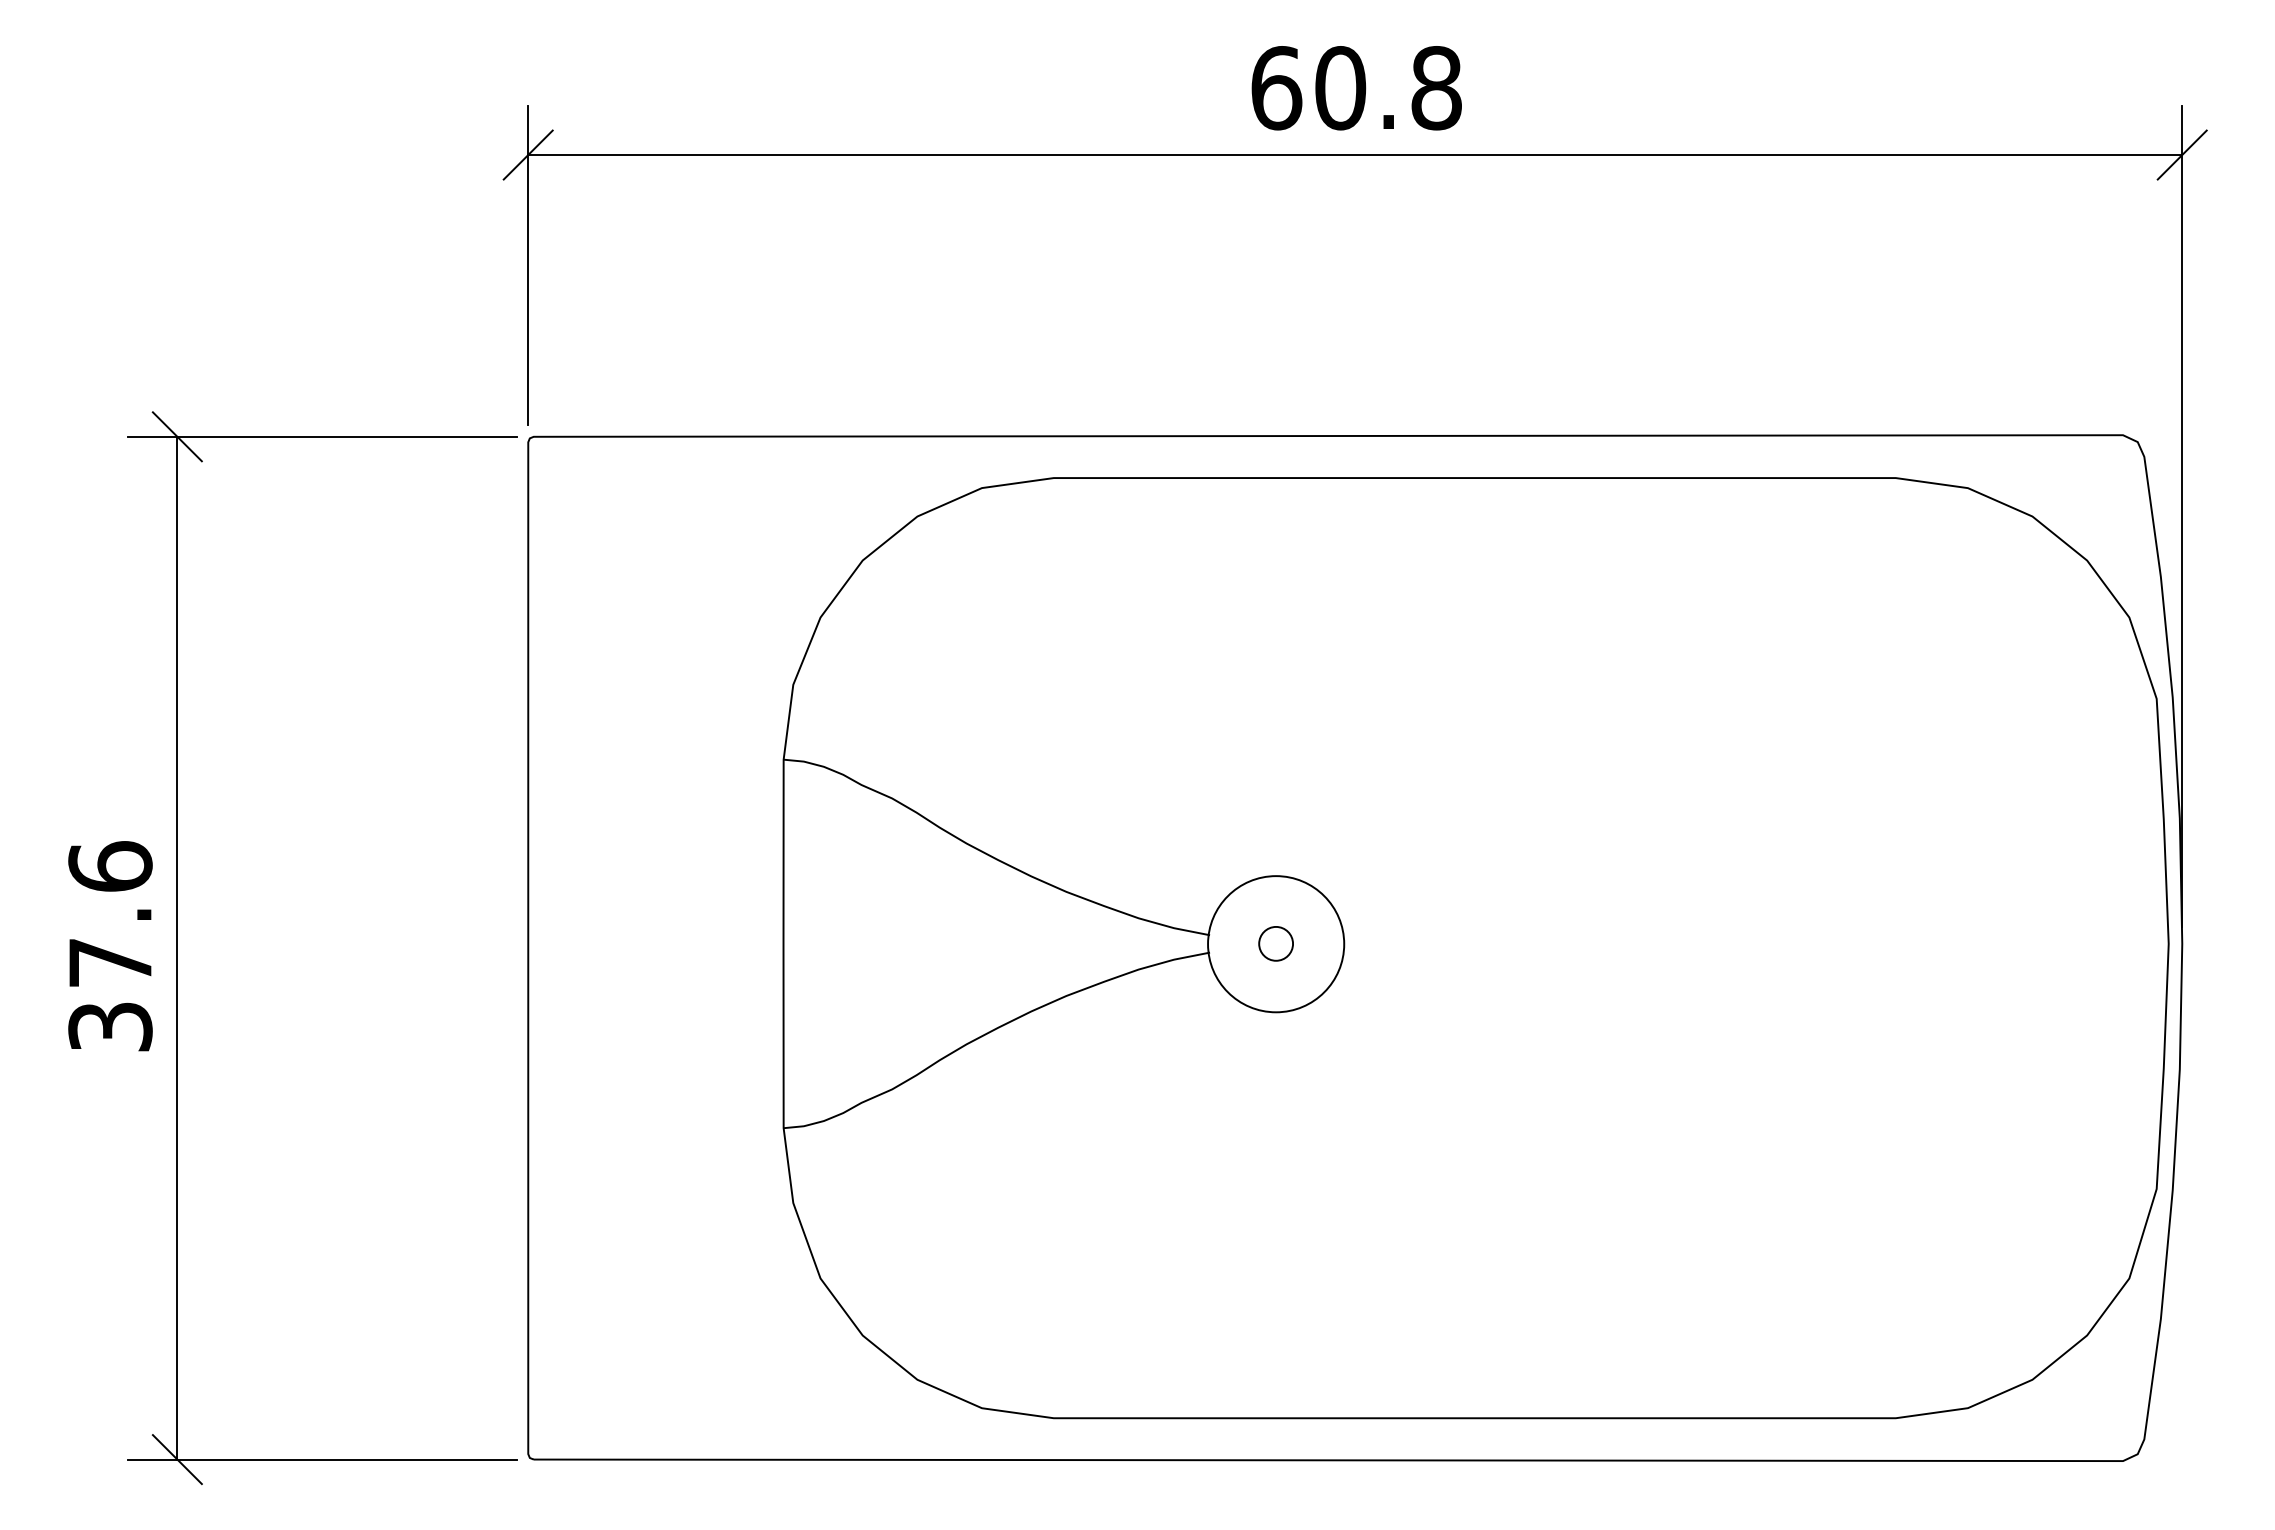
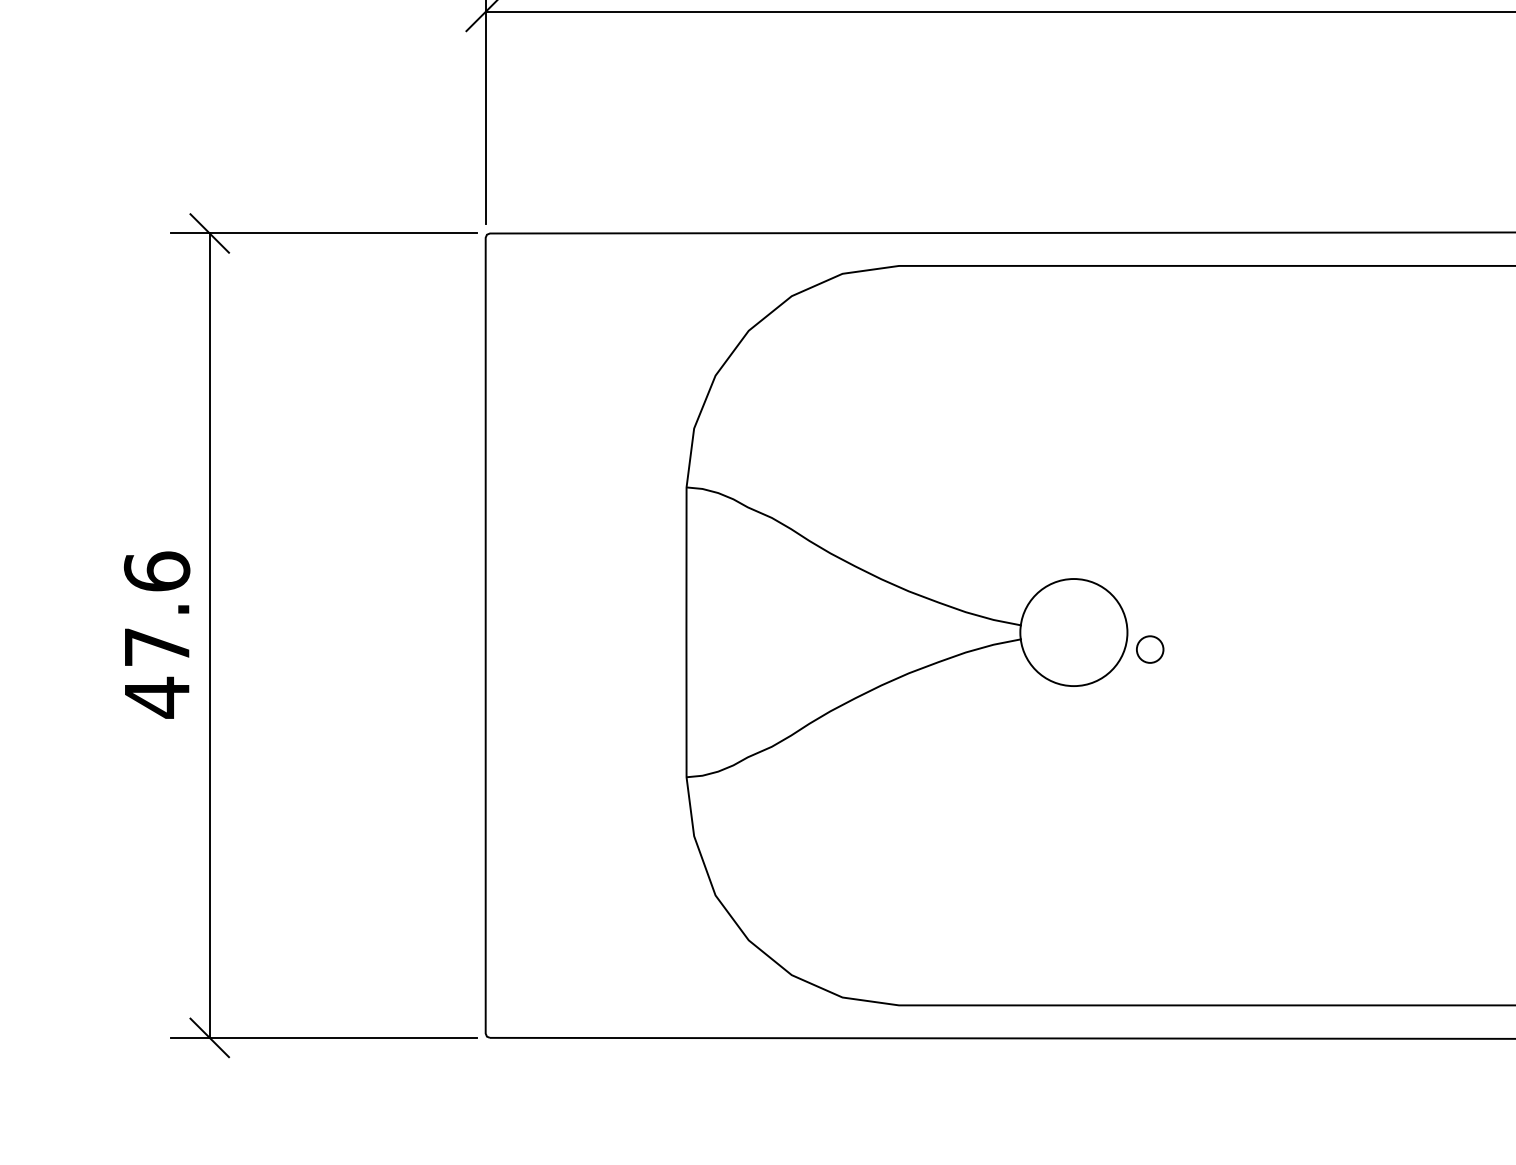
circle: (1275, 943) -> (1149, 649), moved
text: (110, 1026) -> (157, 697), 37.6 -> 47.6

